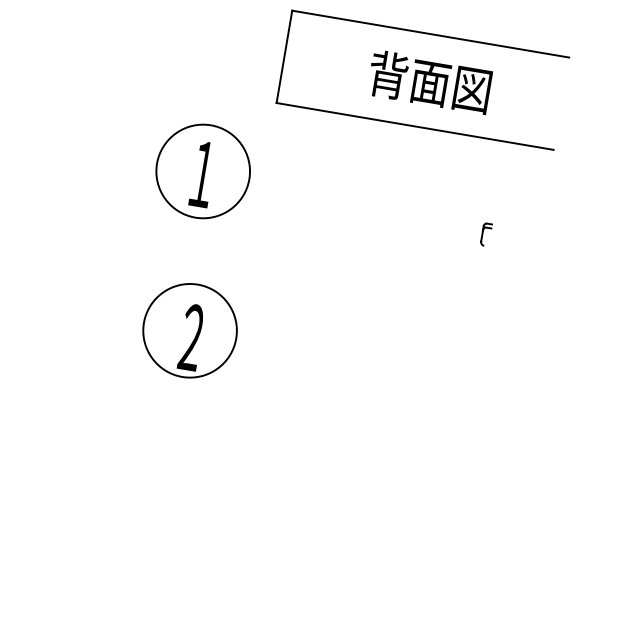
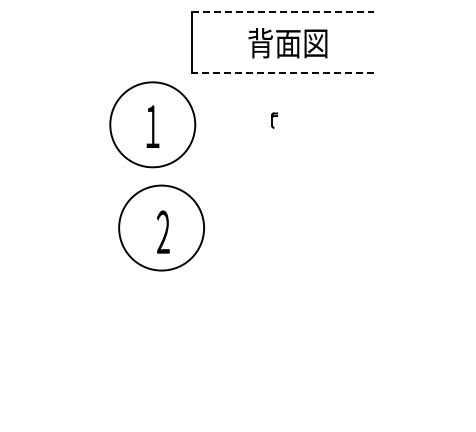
line: (430, 34) -> (283, 12), solid -> dashed
line: (413, 126) -> (282, 73), solid -> dashed
circle: (202, 170) -> (152, 124), size x1.4
part: (486, 234) -> (274, 120), moved
circle: (190, 329) -> (161, 227), size x1.4

